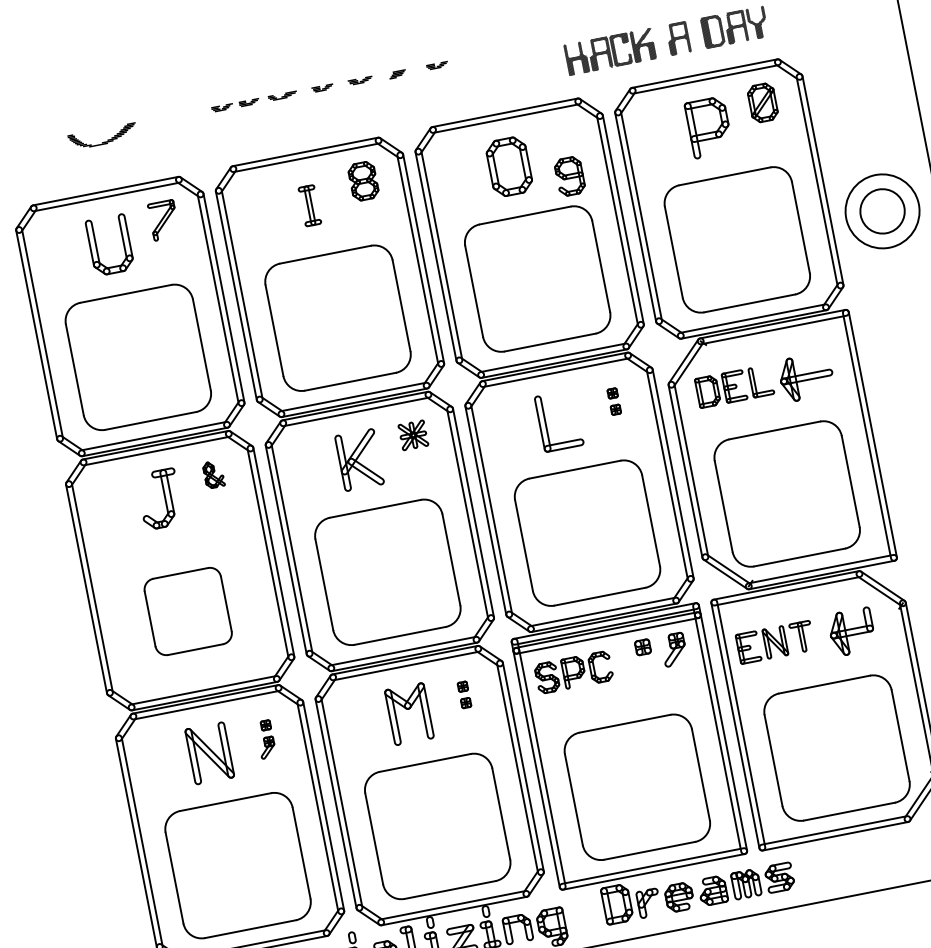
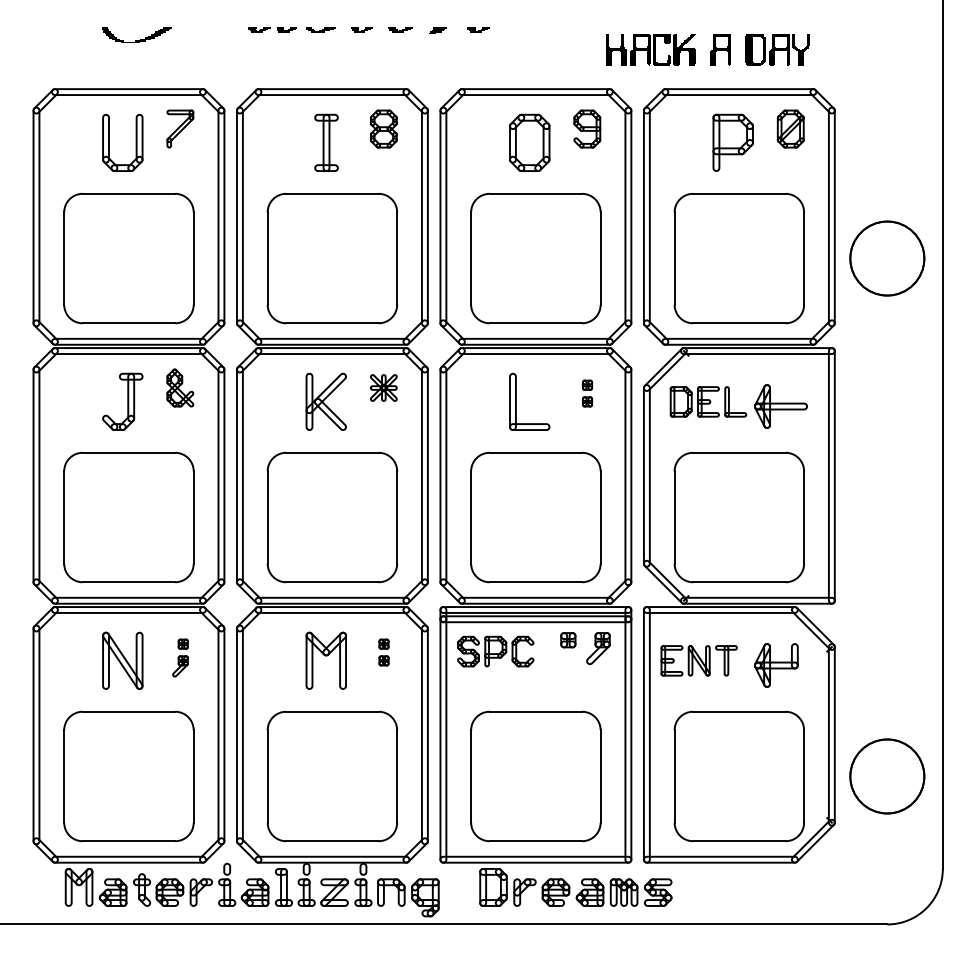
part: (570, 175) -> (587, 128), moved
part: (309, 205) -> (326, 142), size x1.43
circle: (882, 211) -> (887, 258), size x1.67
part: (213, 474) -> (180, 387), size x1.43
part: (187, 611) -> (128, 517), size x1.67

